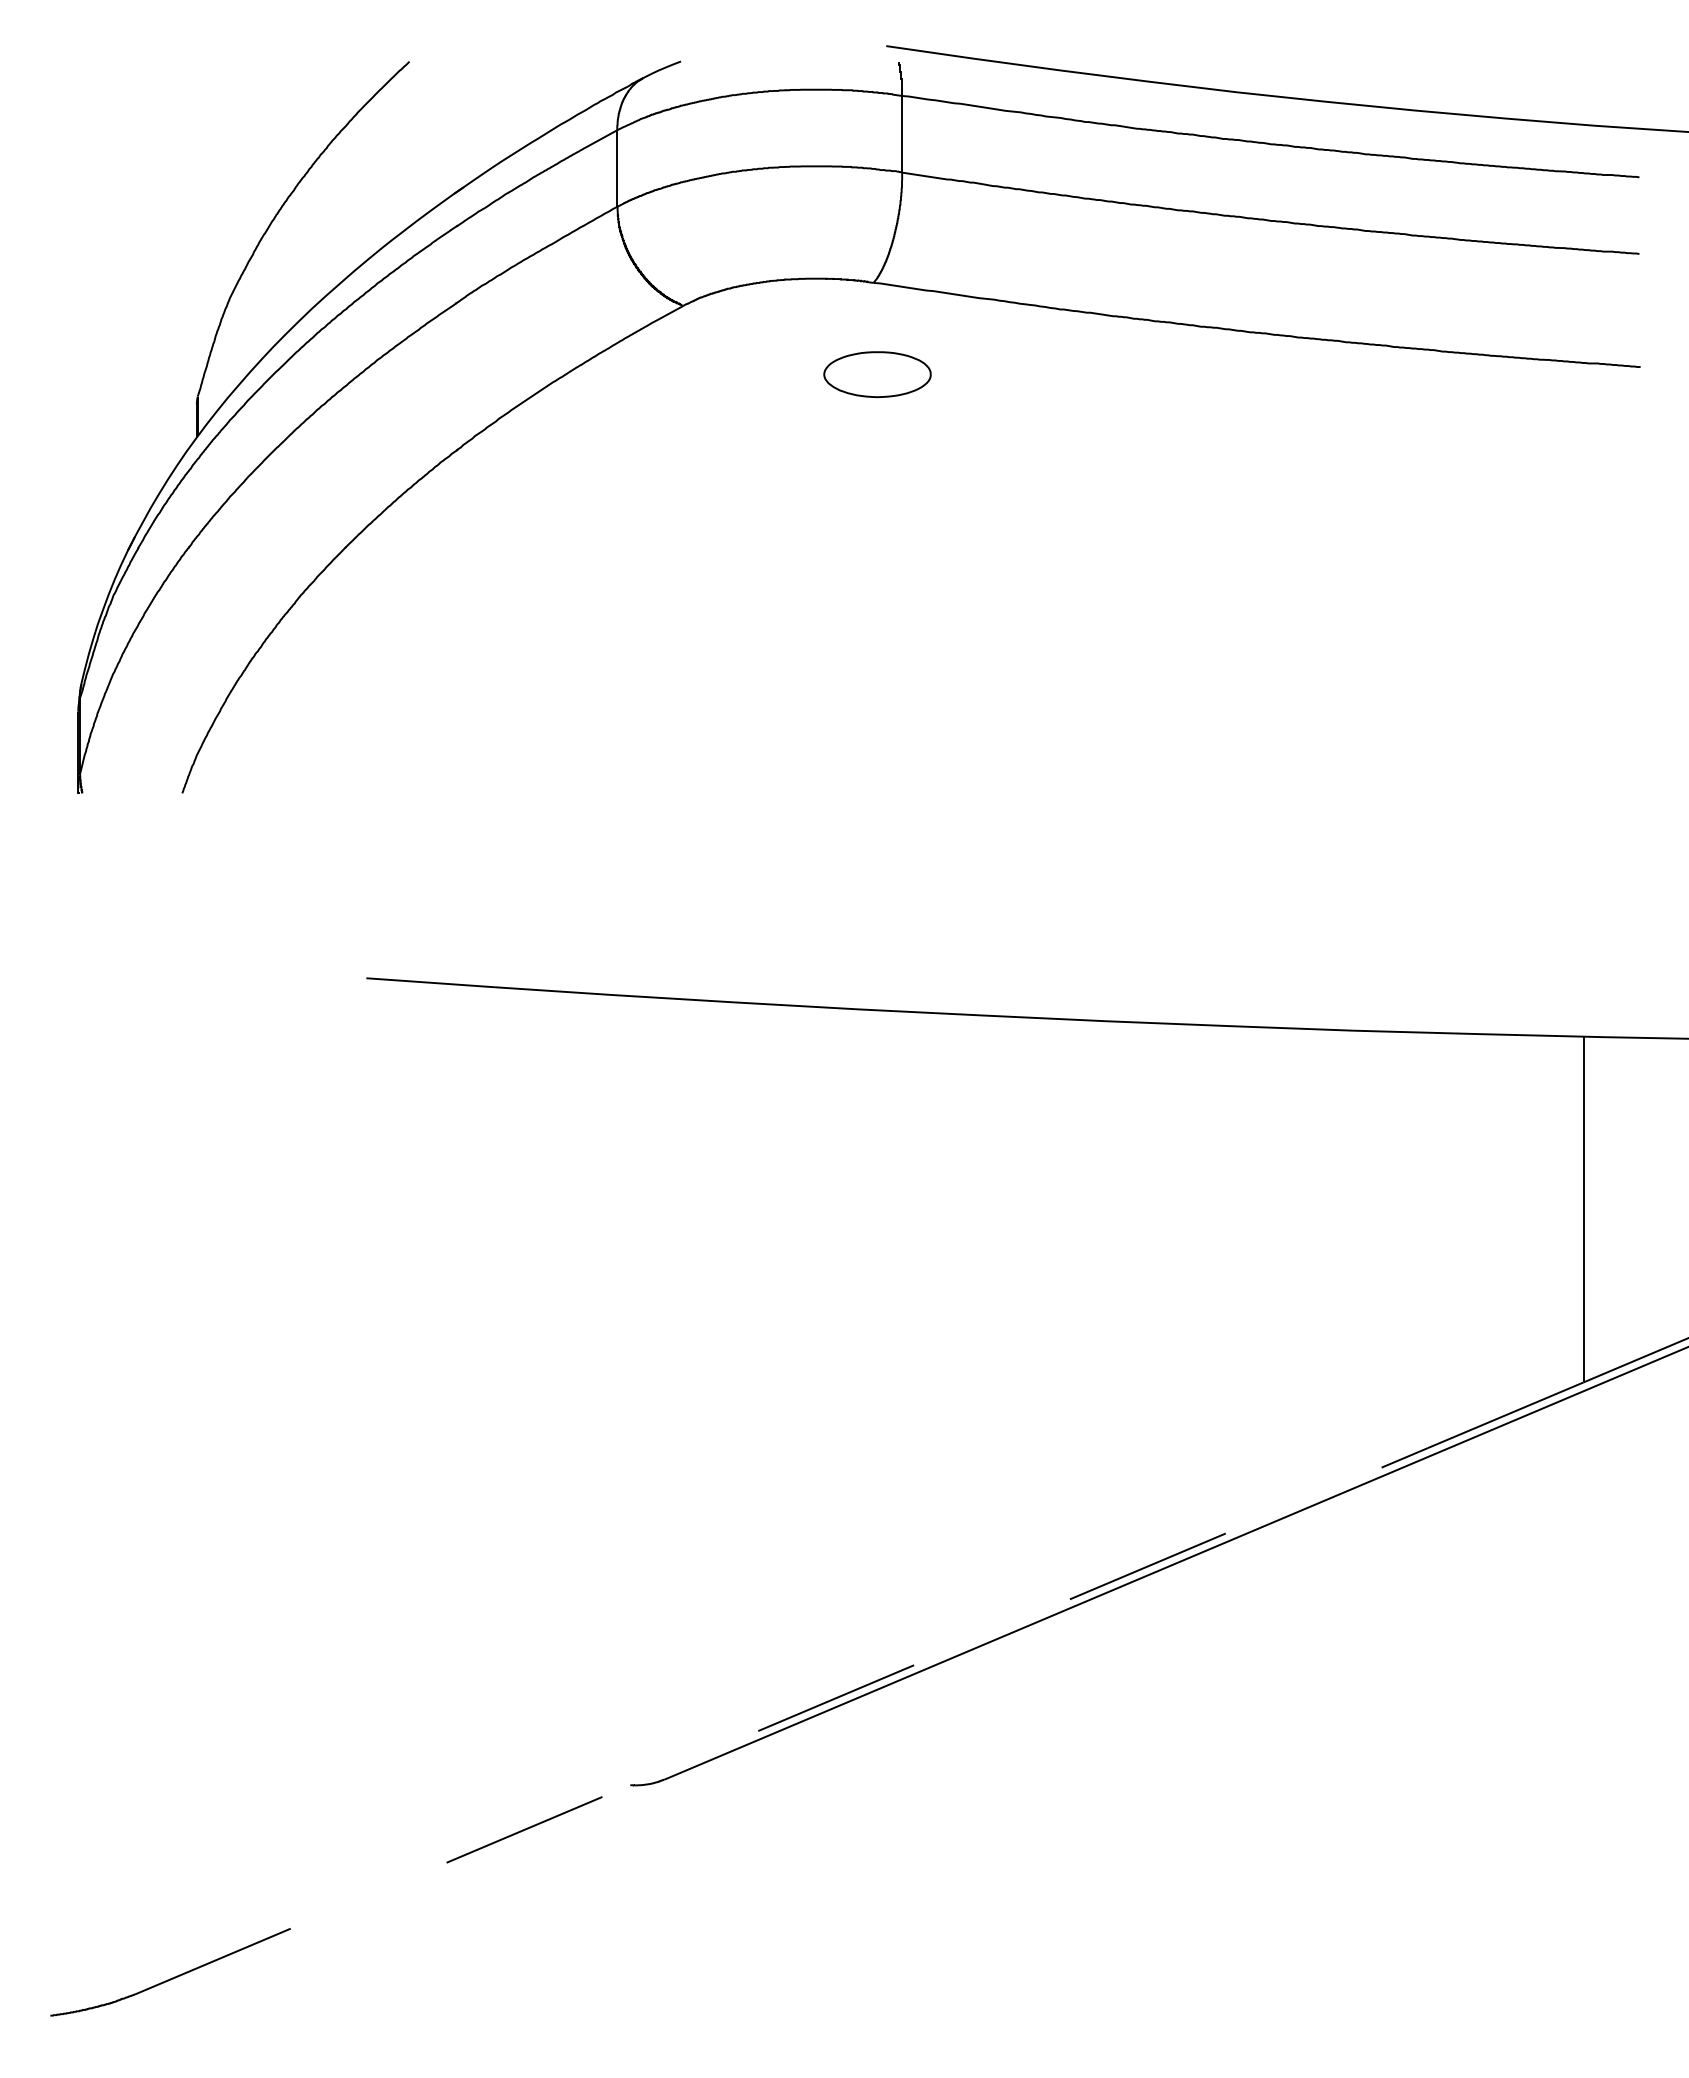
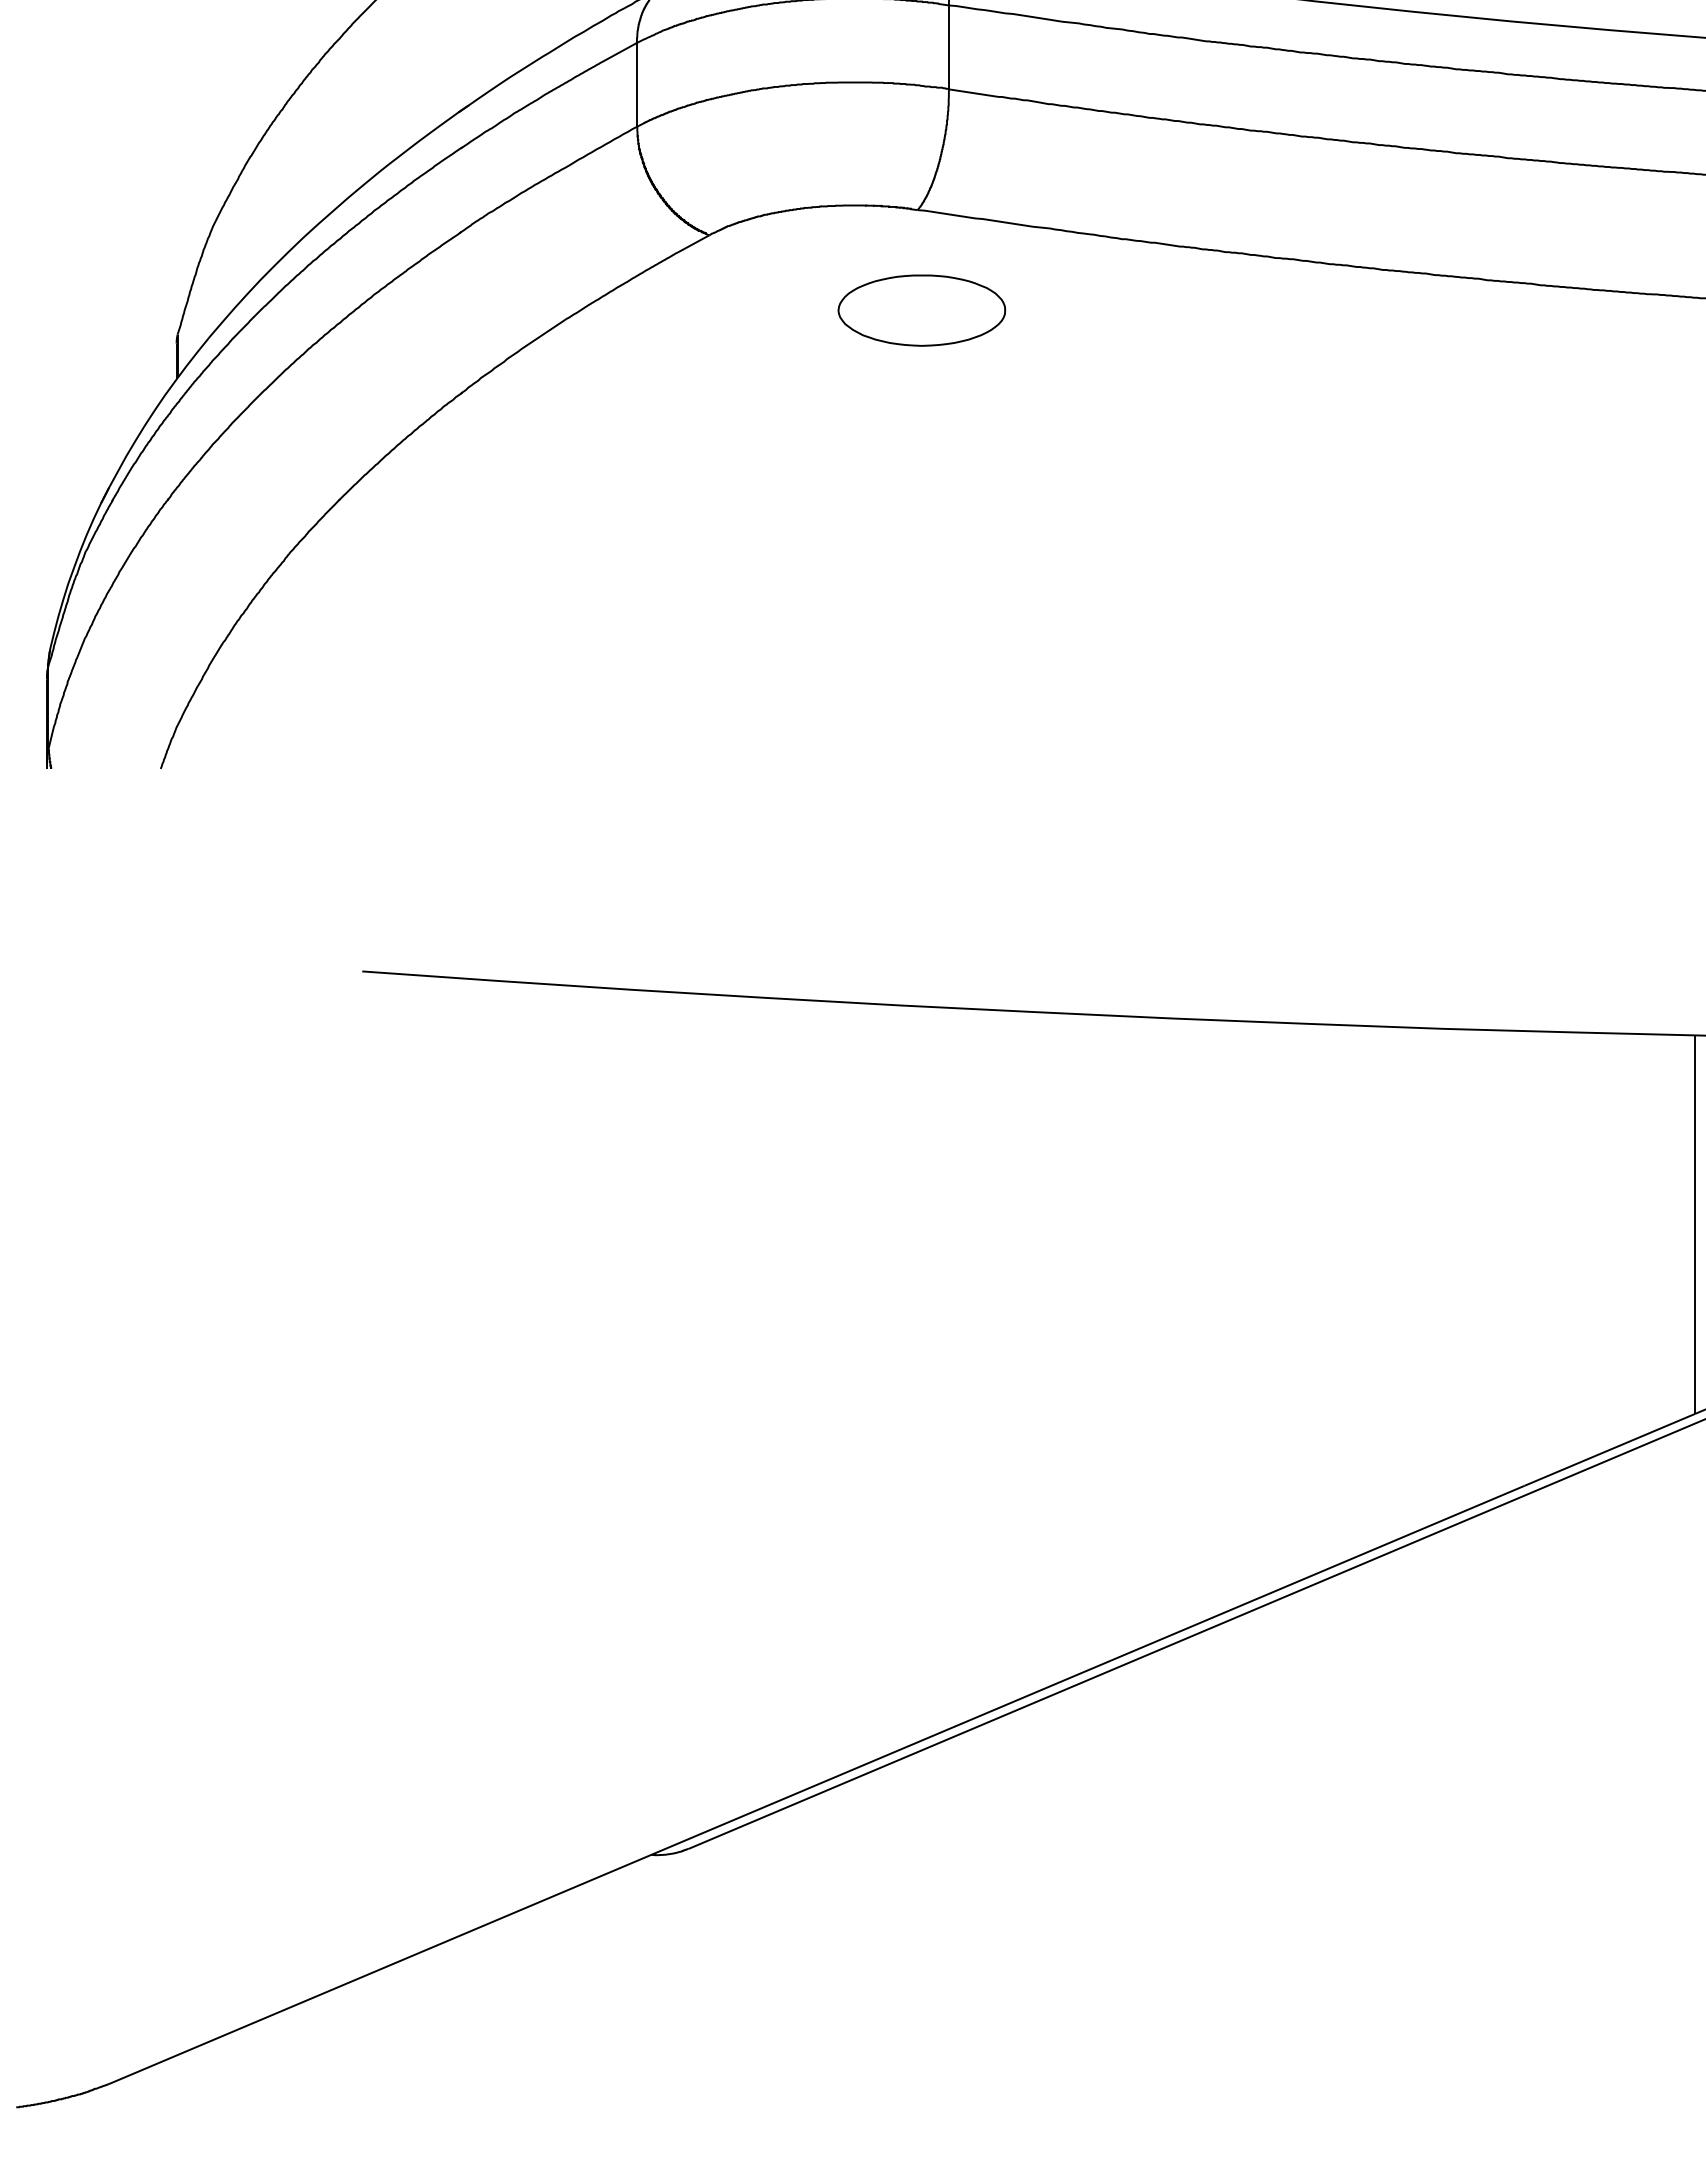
part: (877, 374) -> (921, 310), size x1.43
line: (781, 1721) -> (816, 1785), dashed -> solid

